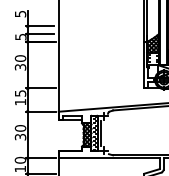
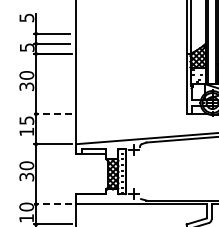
line: (40, 88) -> (52, 114), solid -> dashed
line: (100, 132) -> (130, 171), removed
line: (40, 158) -> (52, 204), solid -> dashed

